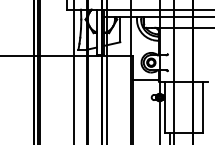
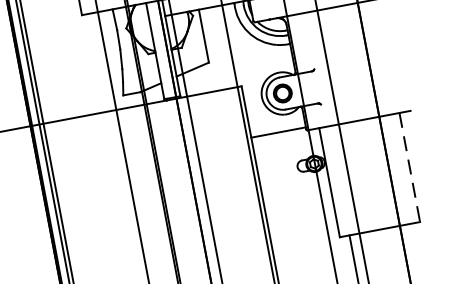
line: (202, 107) -> (409, 167), solid -> dashed

